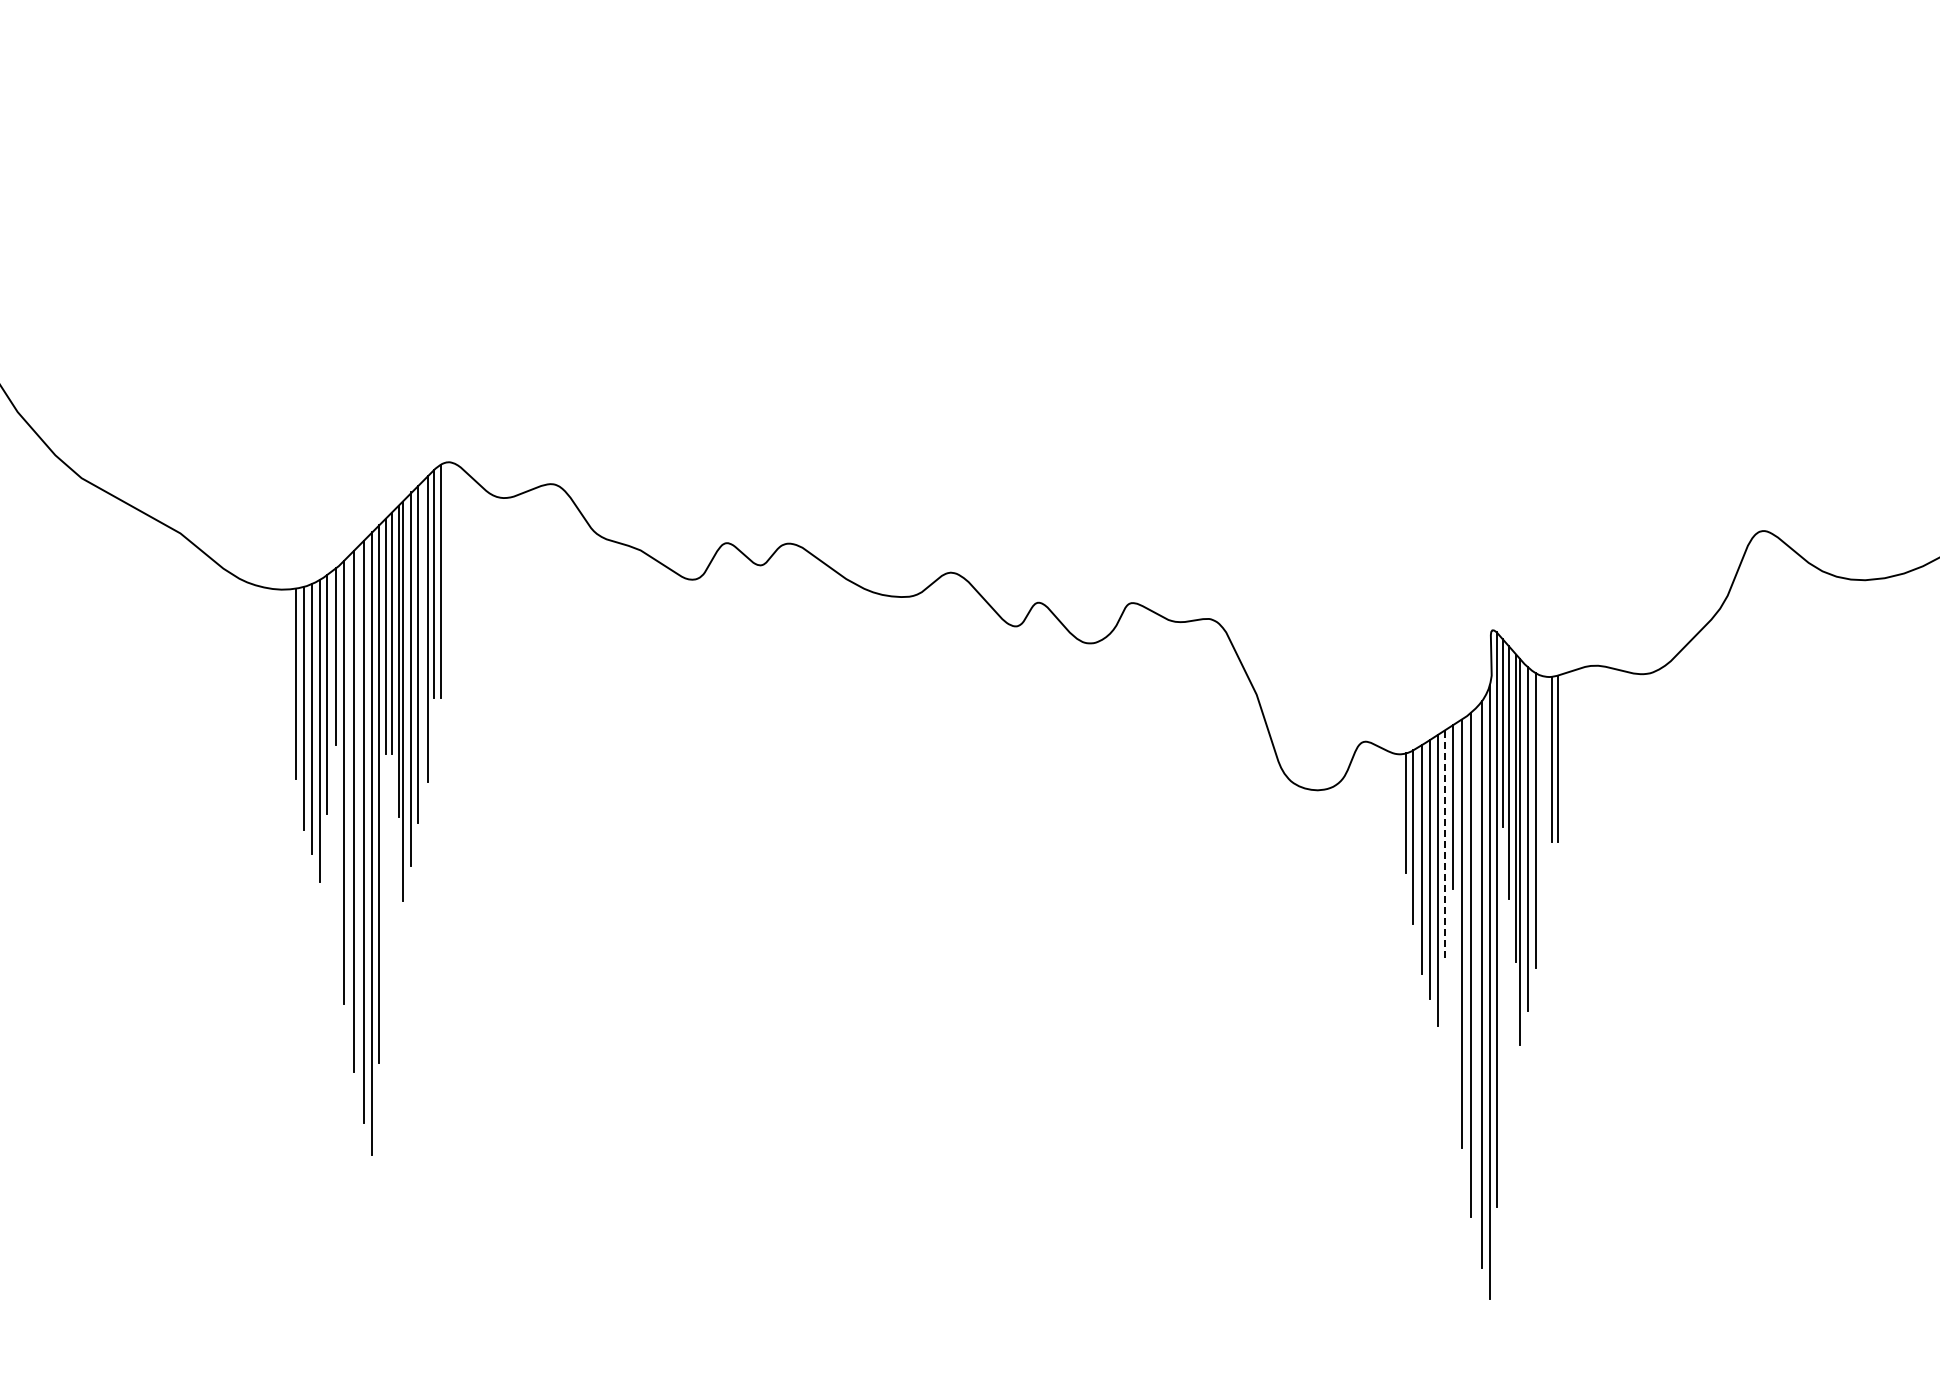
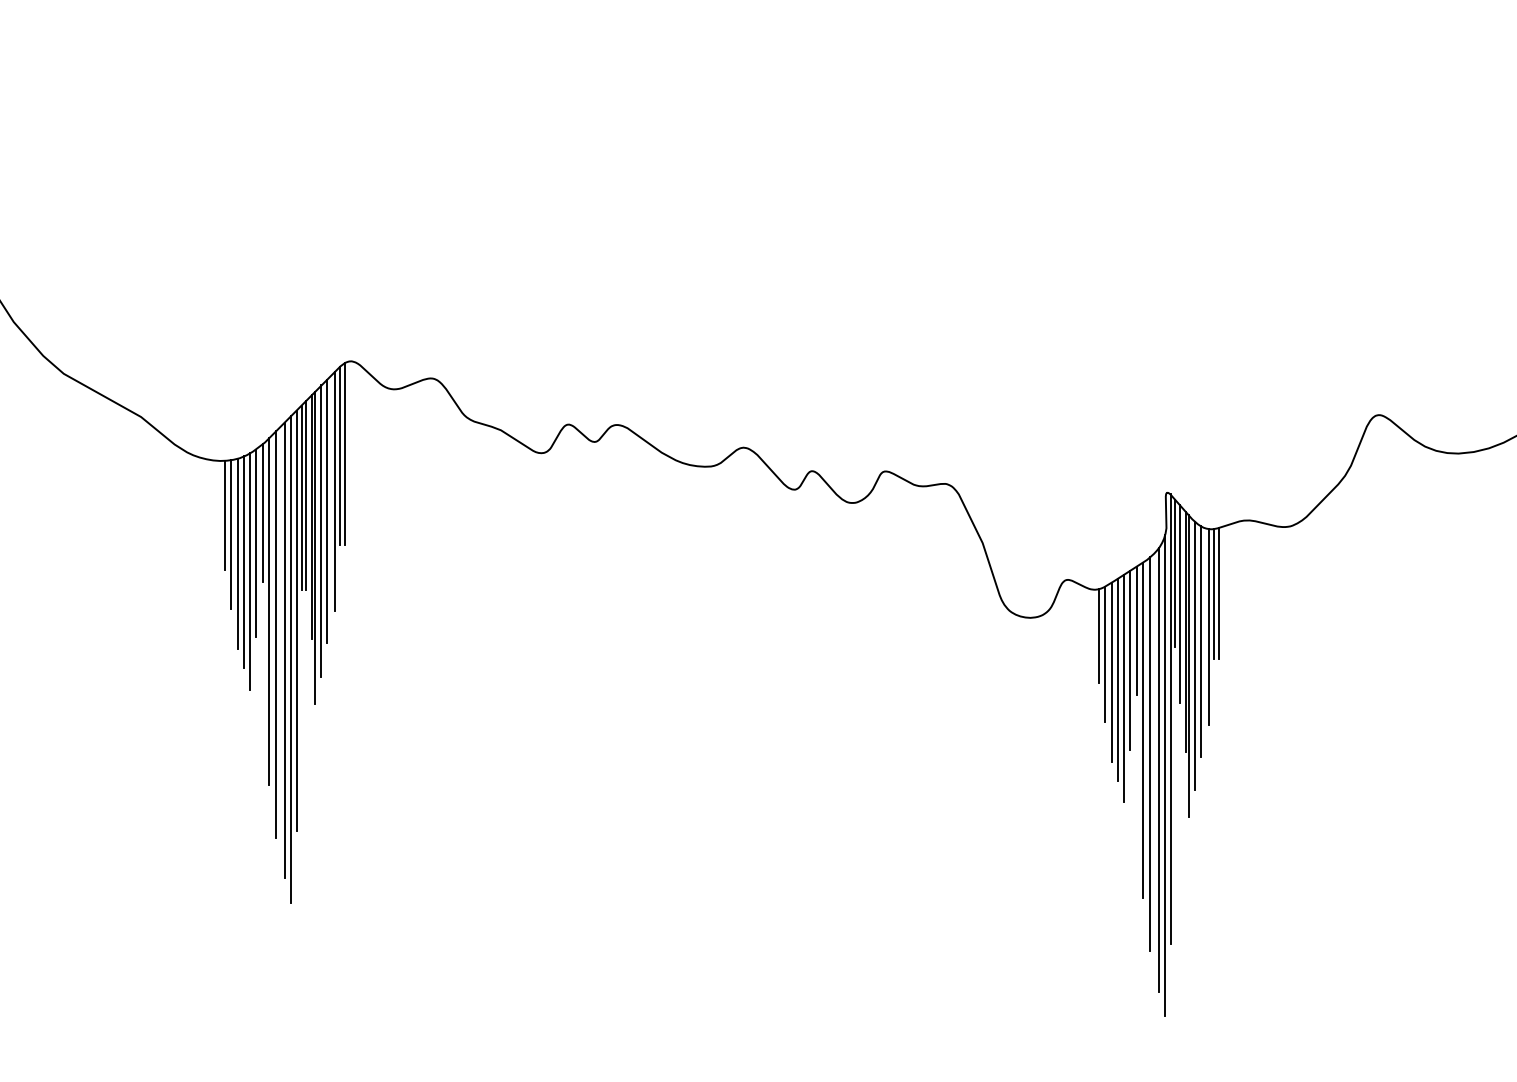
line: (288, 658) -> (225, 514), added
line: (1545, 801) -> (1208, 626), added
line: (1444, 845) -> (1129, 661), dashed -> solid

